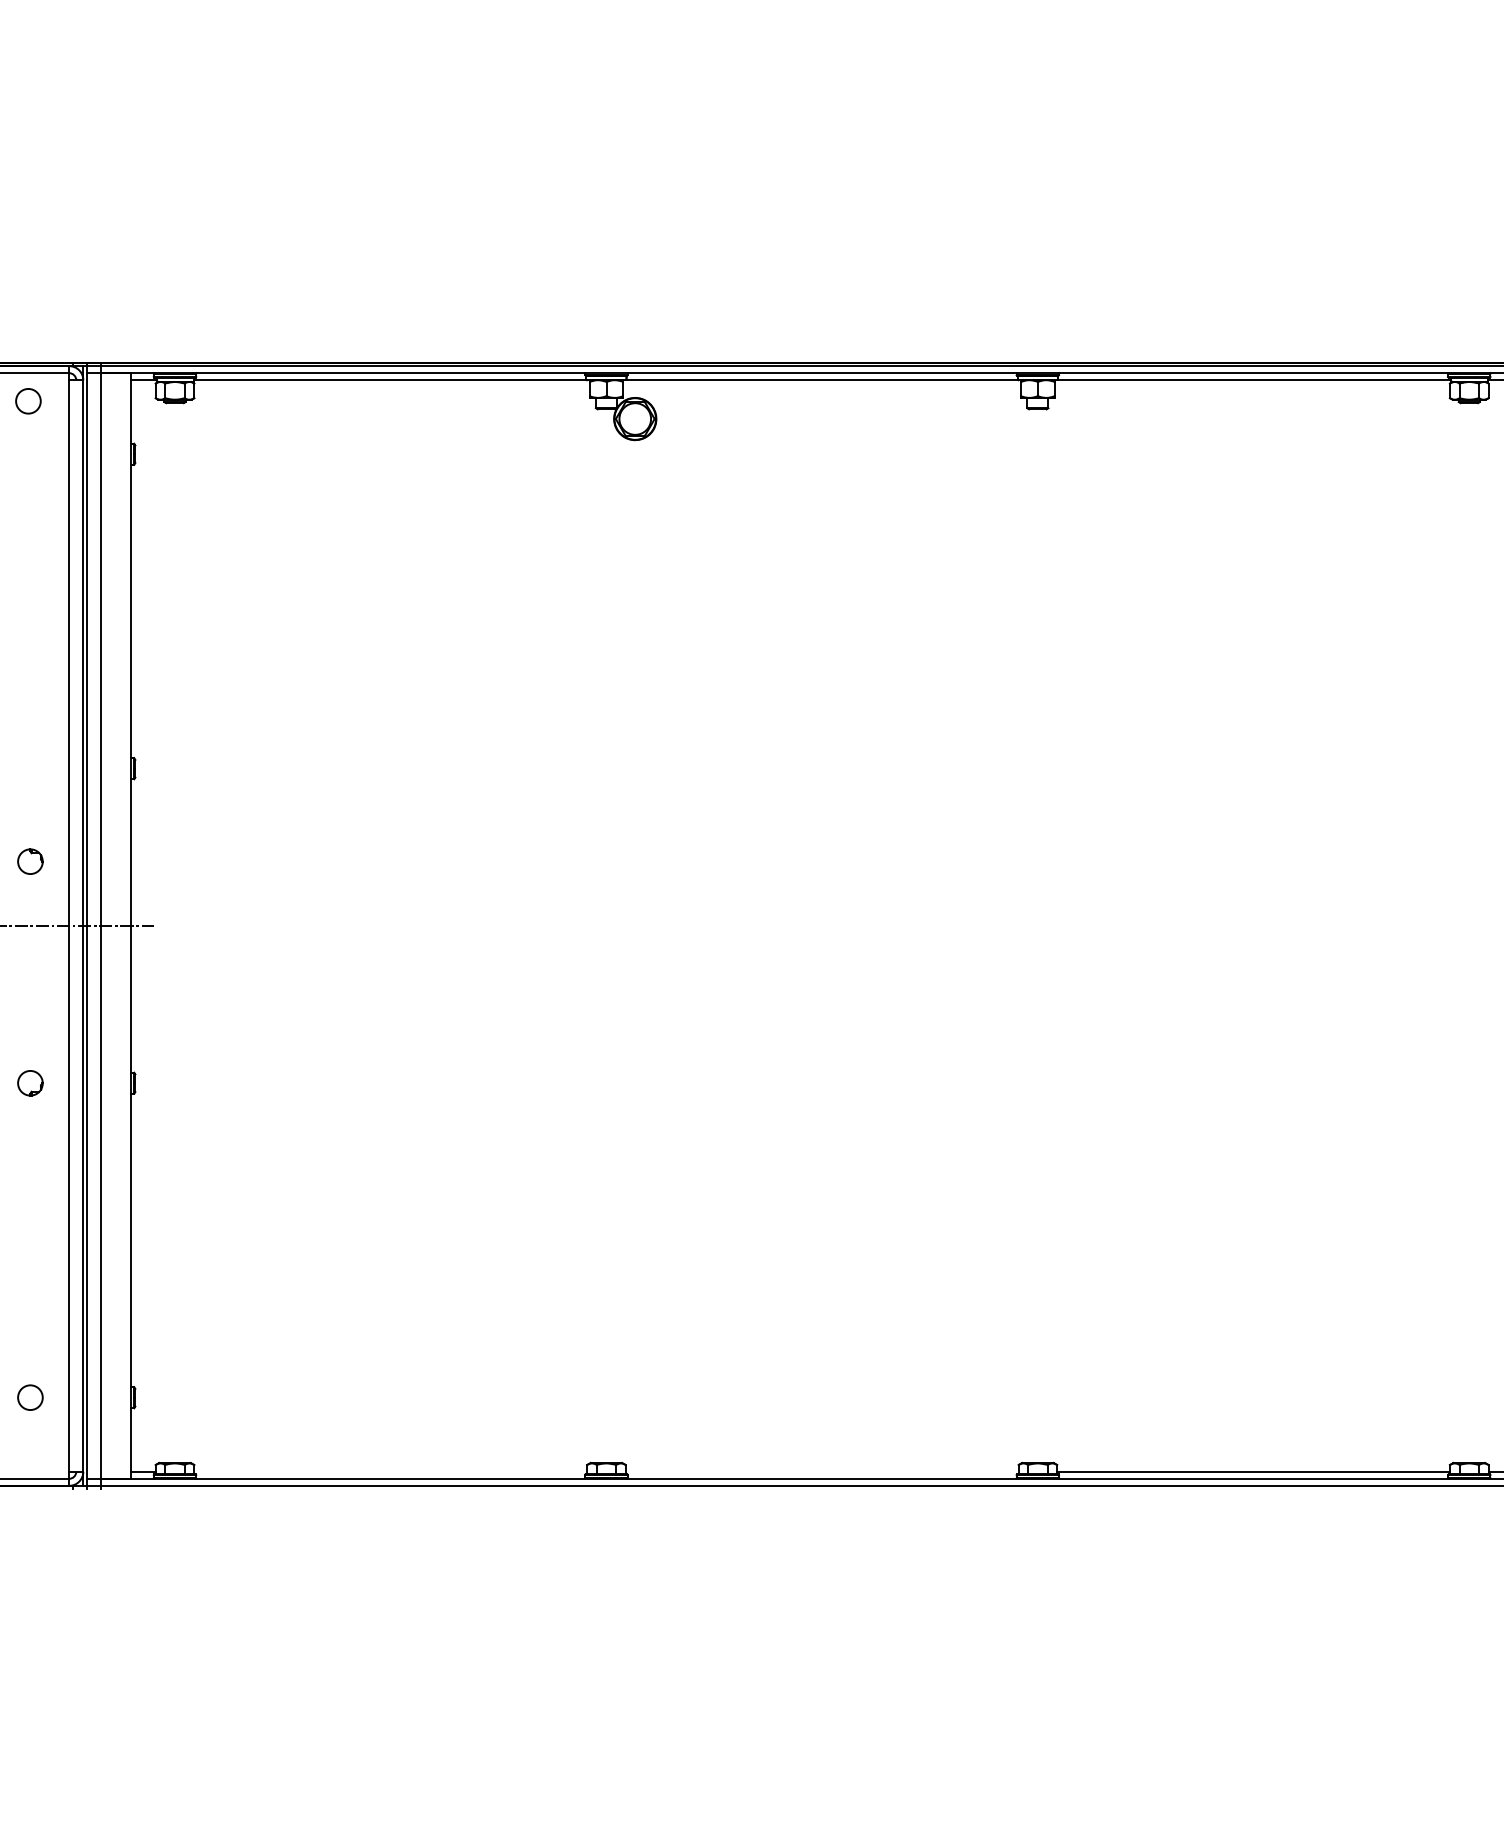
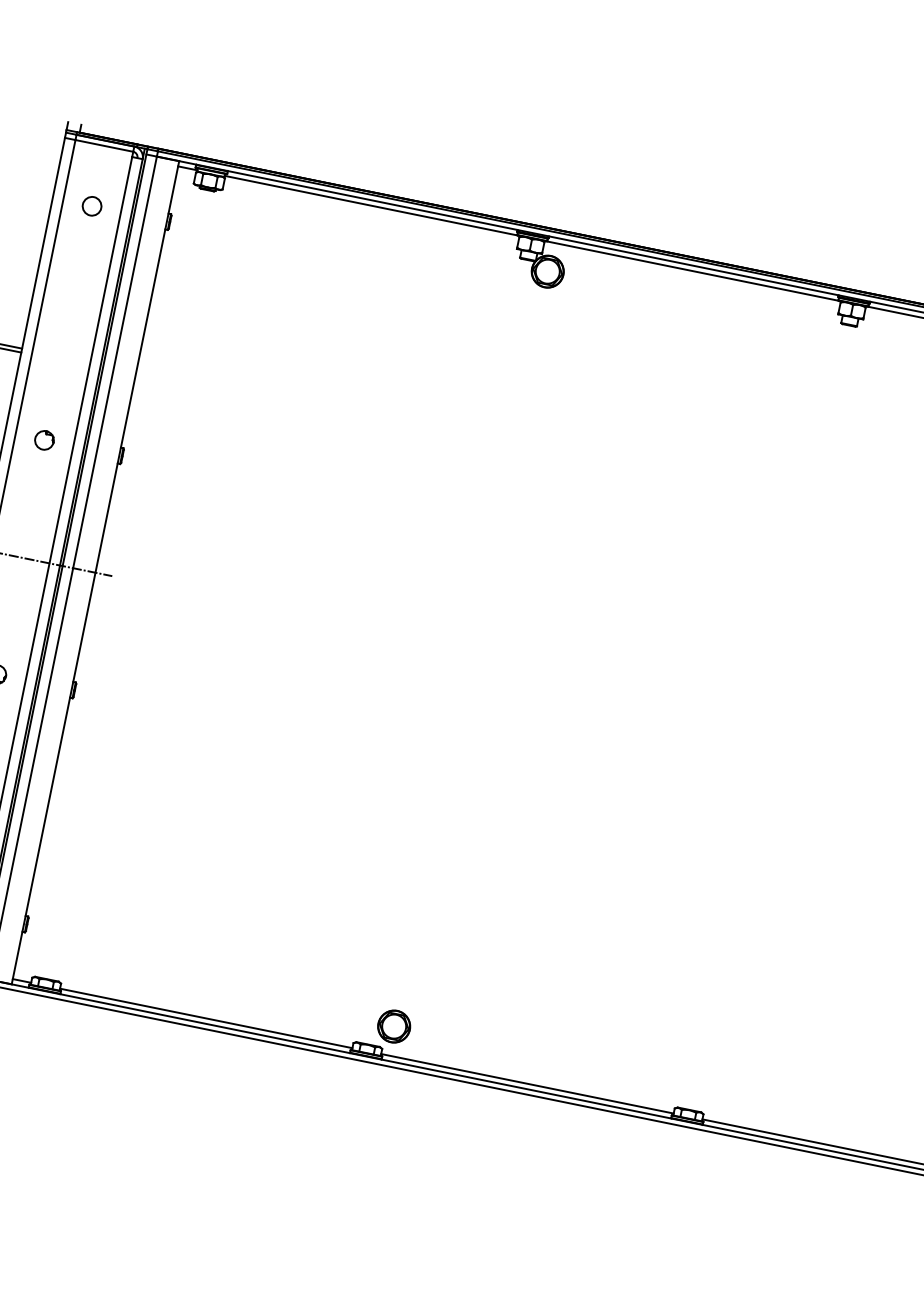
circle: (28, 401) -> (92, 206), moved
part: (30, 861) -> (44, 440), moved
part: (635, 1432) -> (394, 1026), added
line: (390, 1471) -> (206, 1018), added
line: (821, 1471) -> (527, 1083), added

